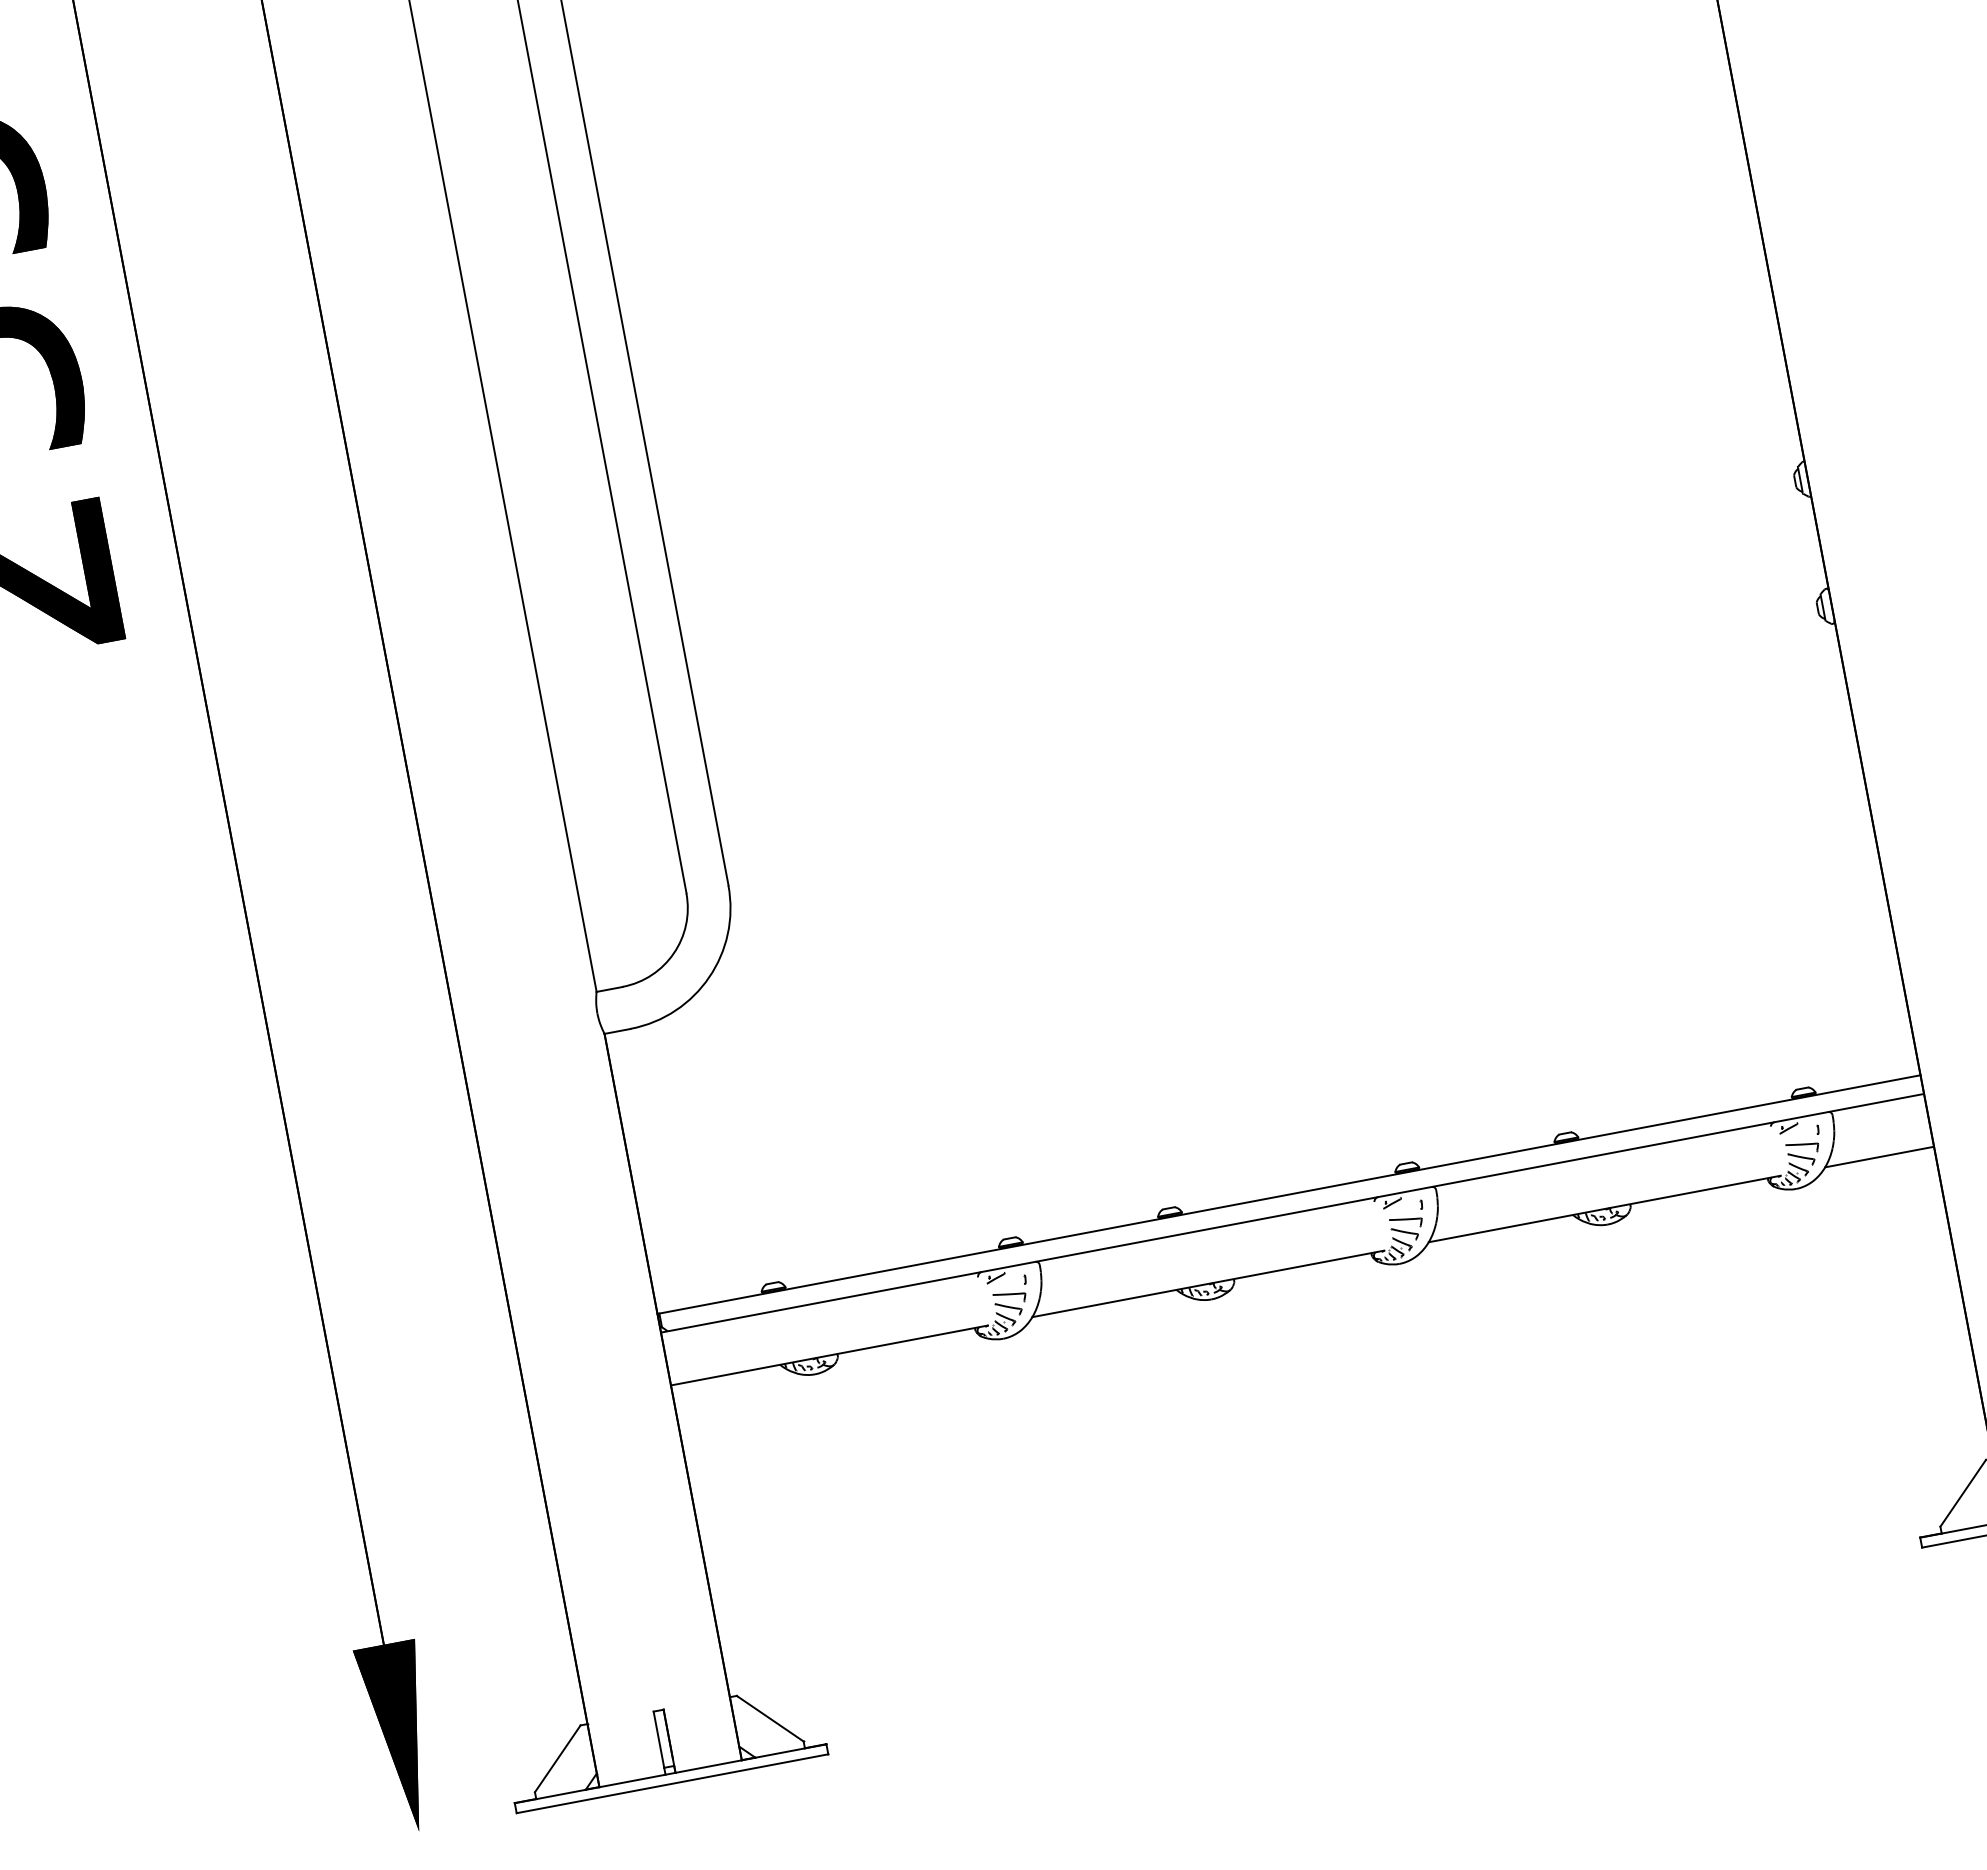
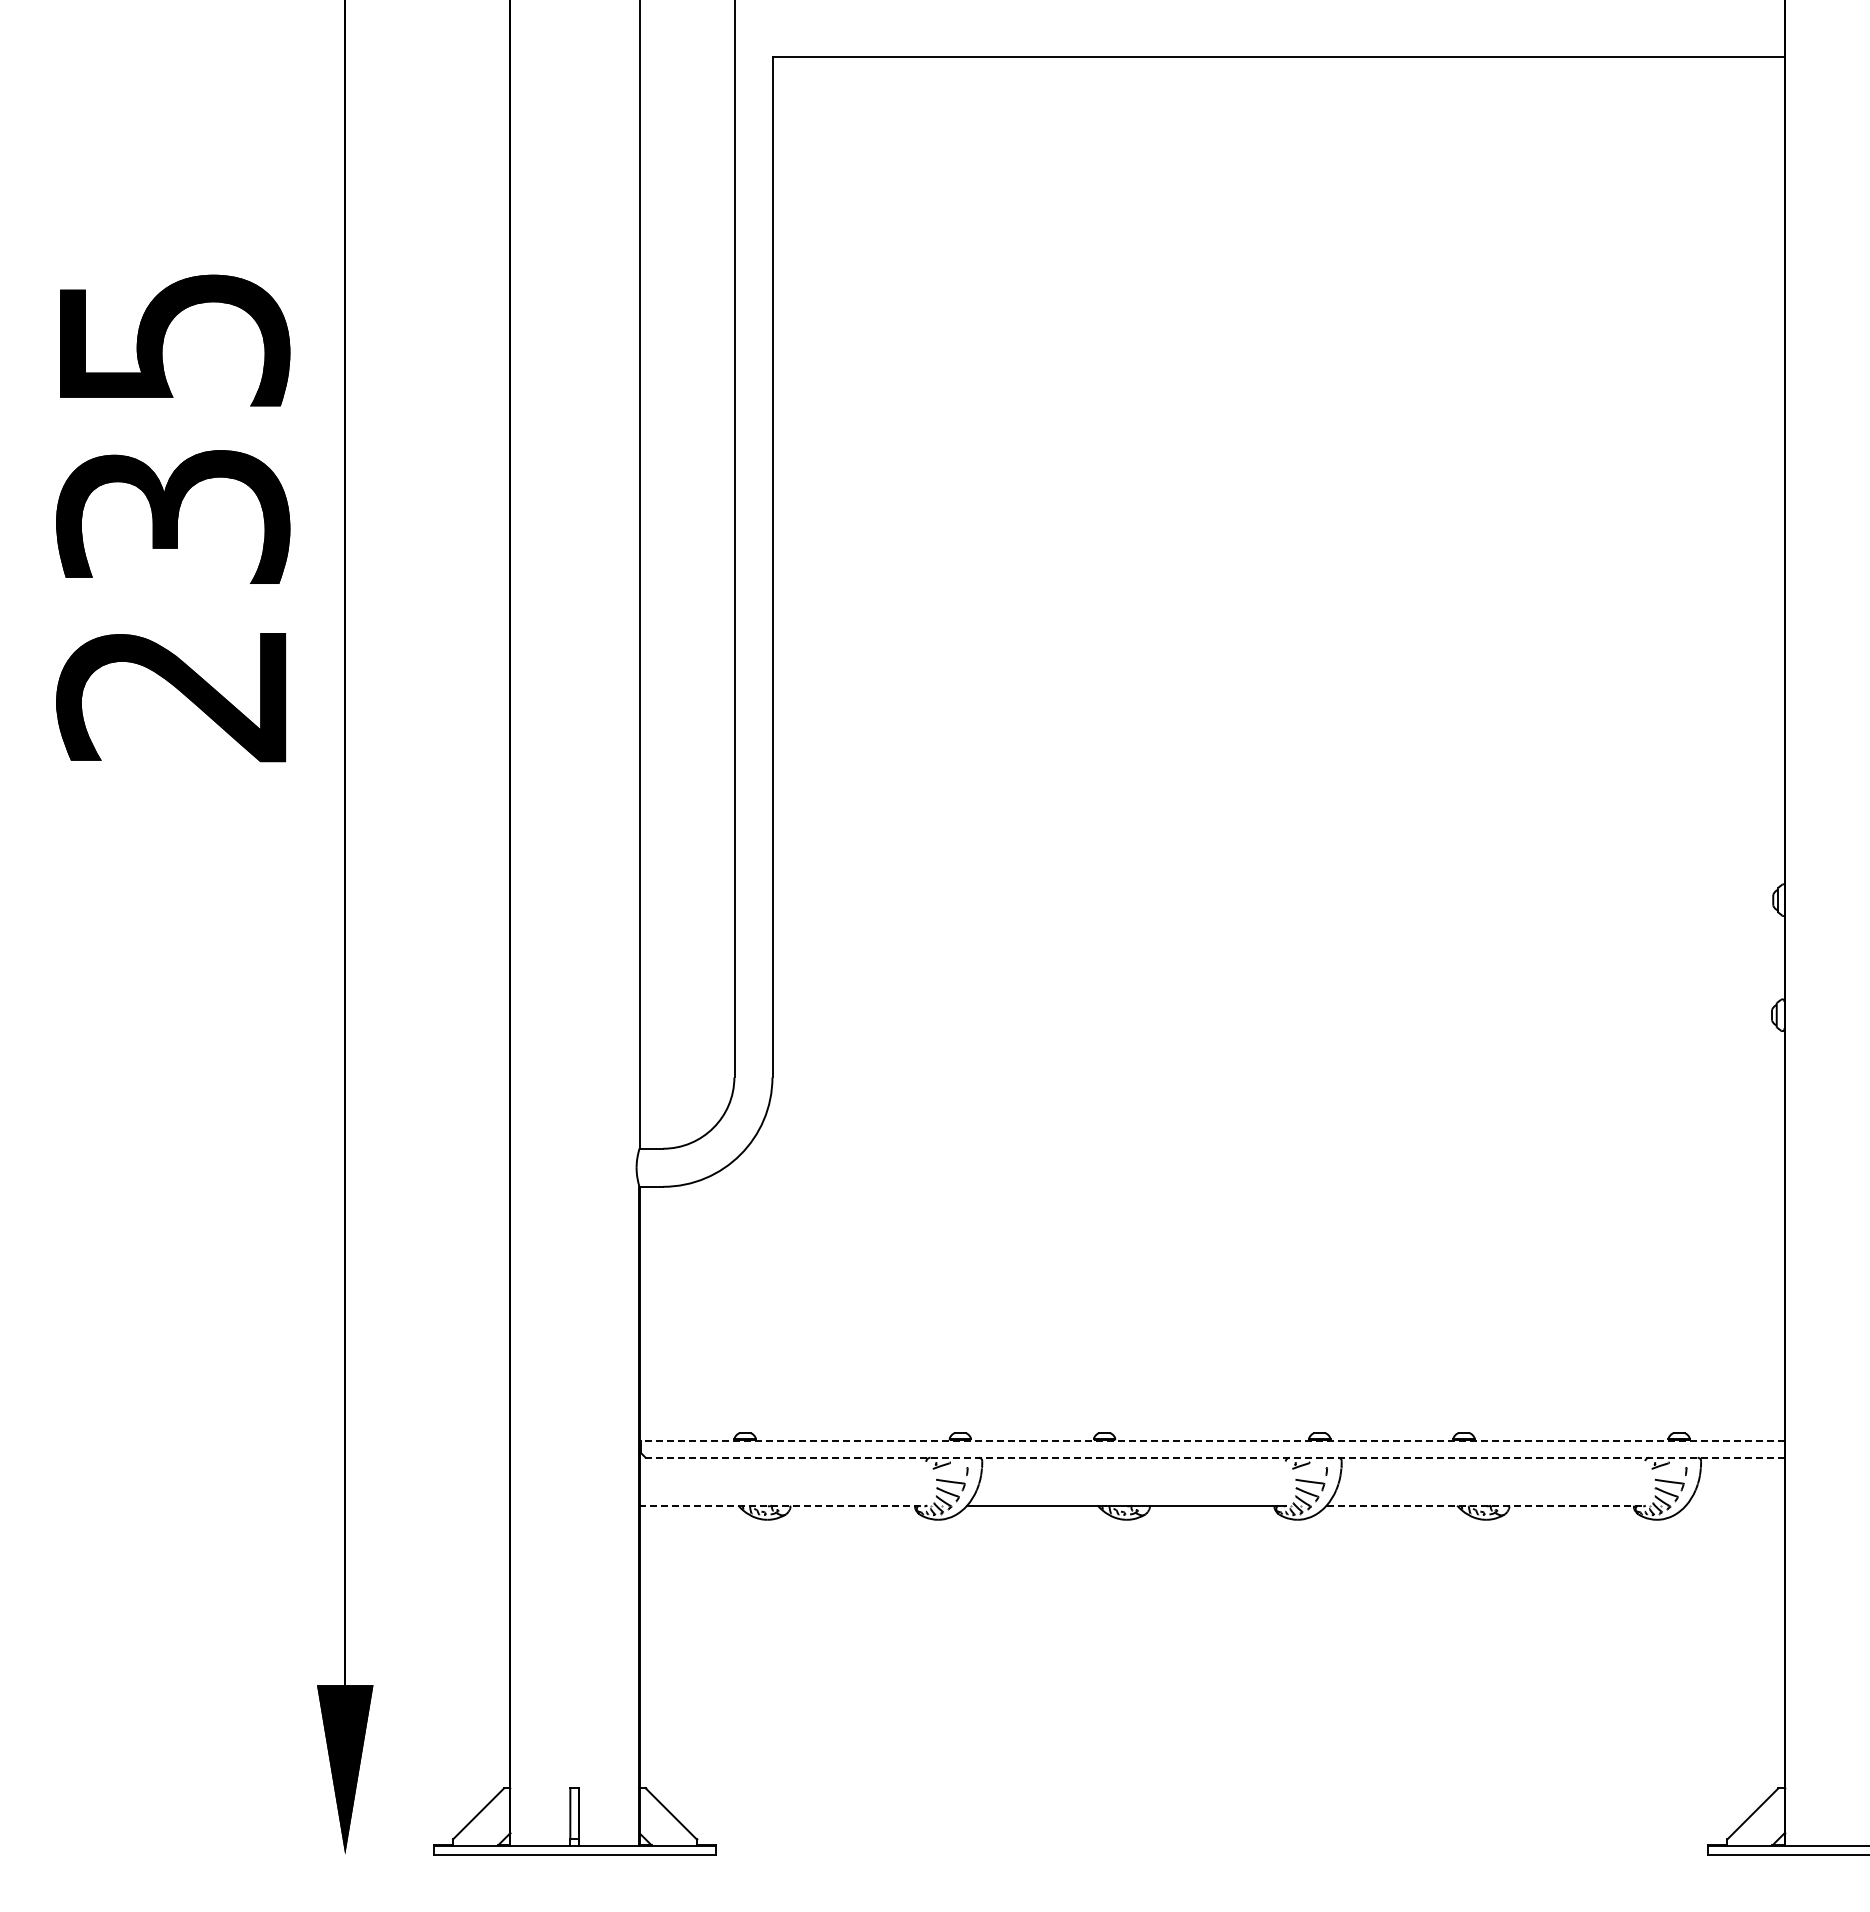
line: (1879, 1156) -> (1735, 1505), removed
line: (1289, 1194) -> (1212, 1440), solid -> dashed
line: (1605, 1208) -> (1486, 1505), solid -> dashed
line: (1292, 1212) -> (1212, 1457), solid -> dashed
line: (829, 1355) -> (783, 1505), solid -> dashed

